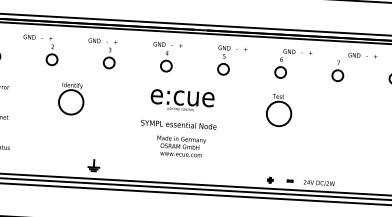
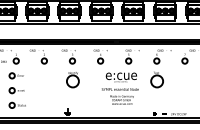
part: (70, 100) -> (72, 80), moved
text: (179, 122) -> (120, 88), moved

